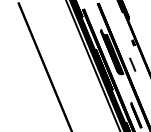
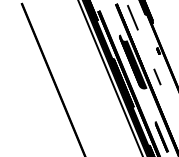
line: (111, 14) -> (132, 17), added

